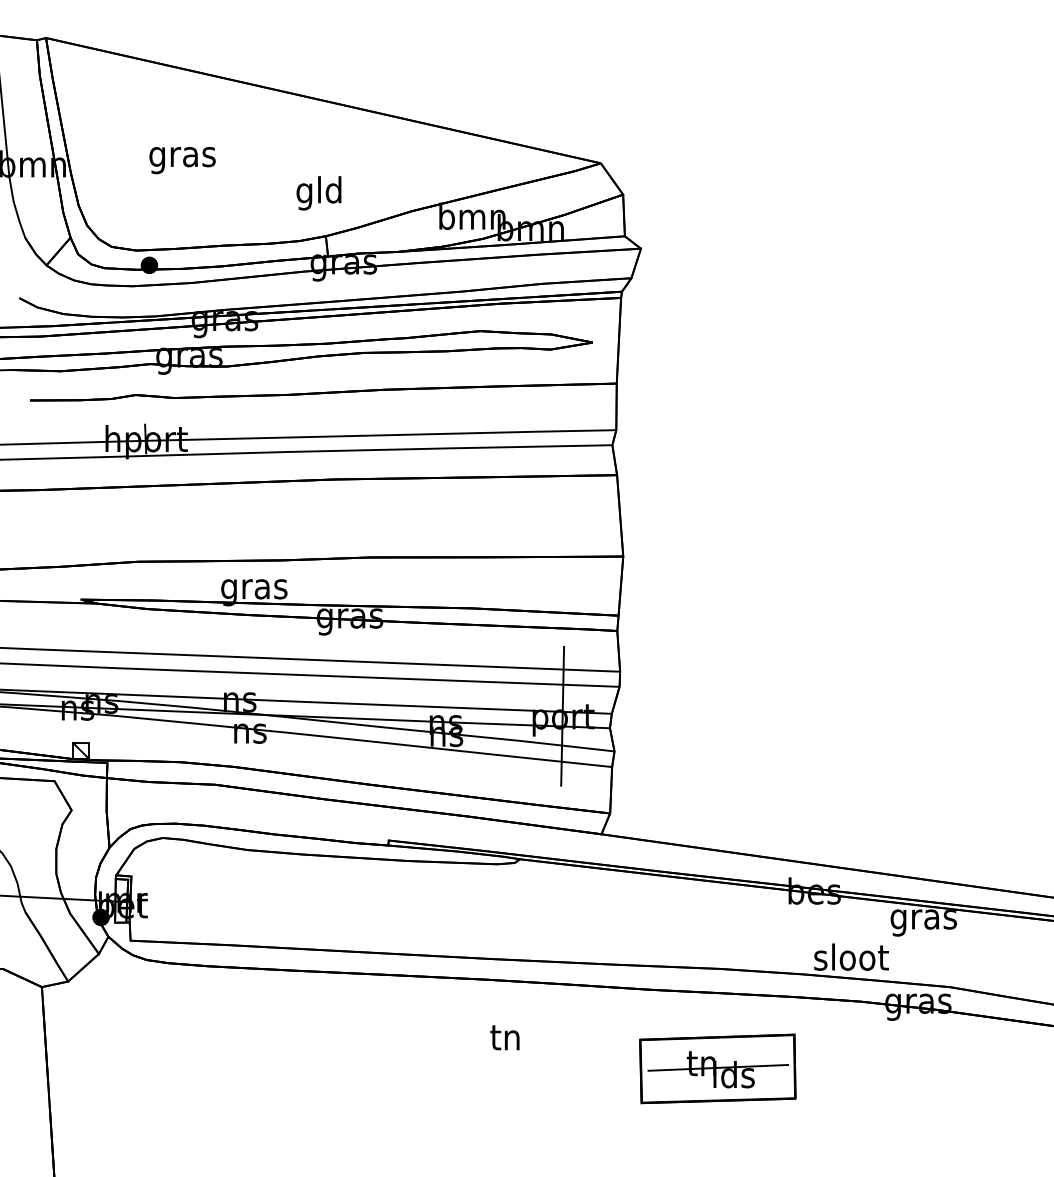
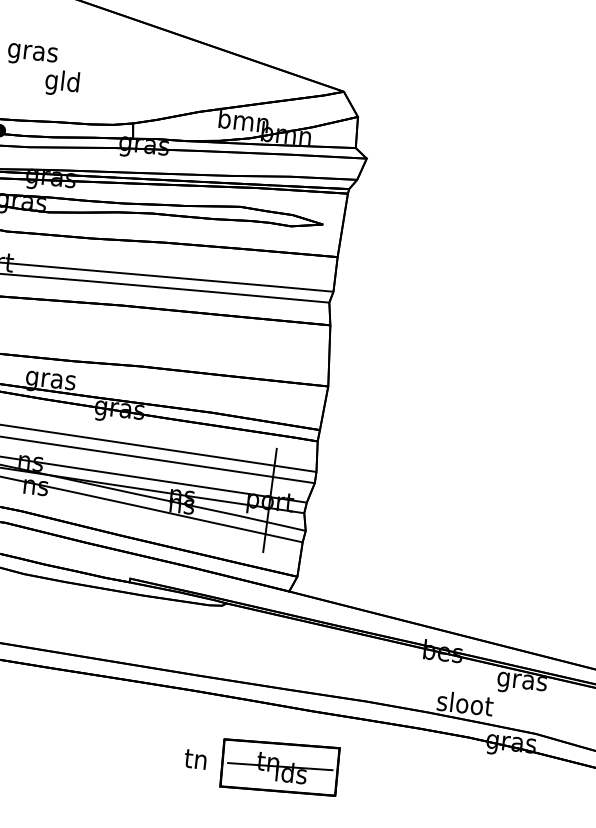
text: (318, 193) -> (61, 83), moved
text: (504, 1037) -> (195, 759), moved
part: (717, 1068) -> (279, 767), moved

